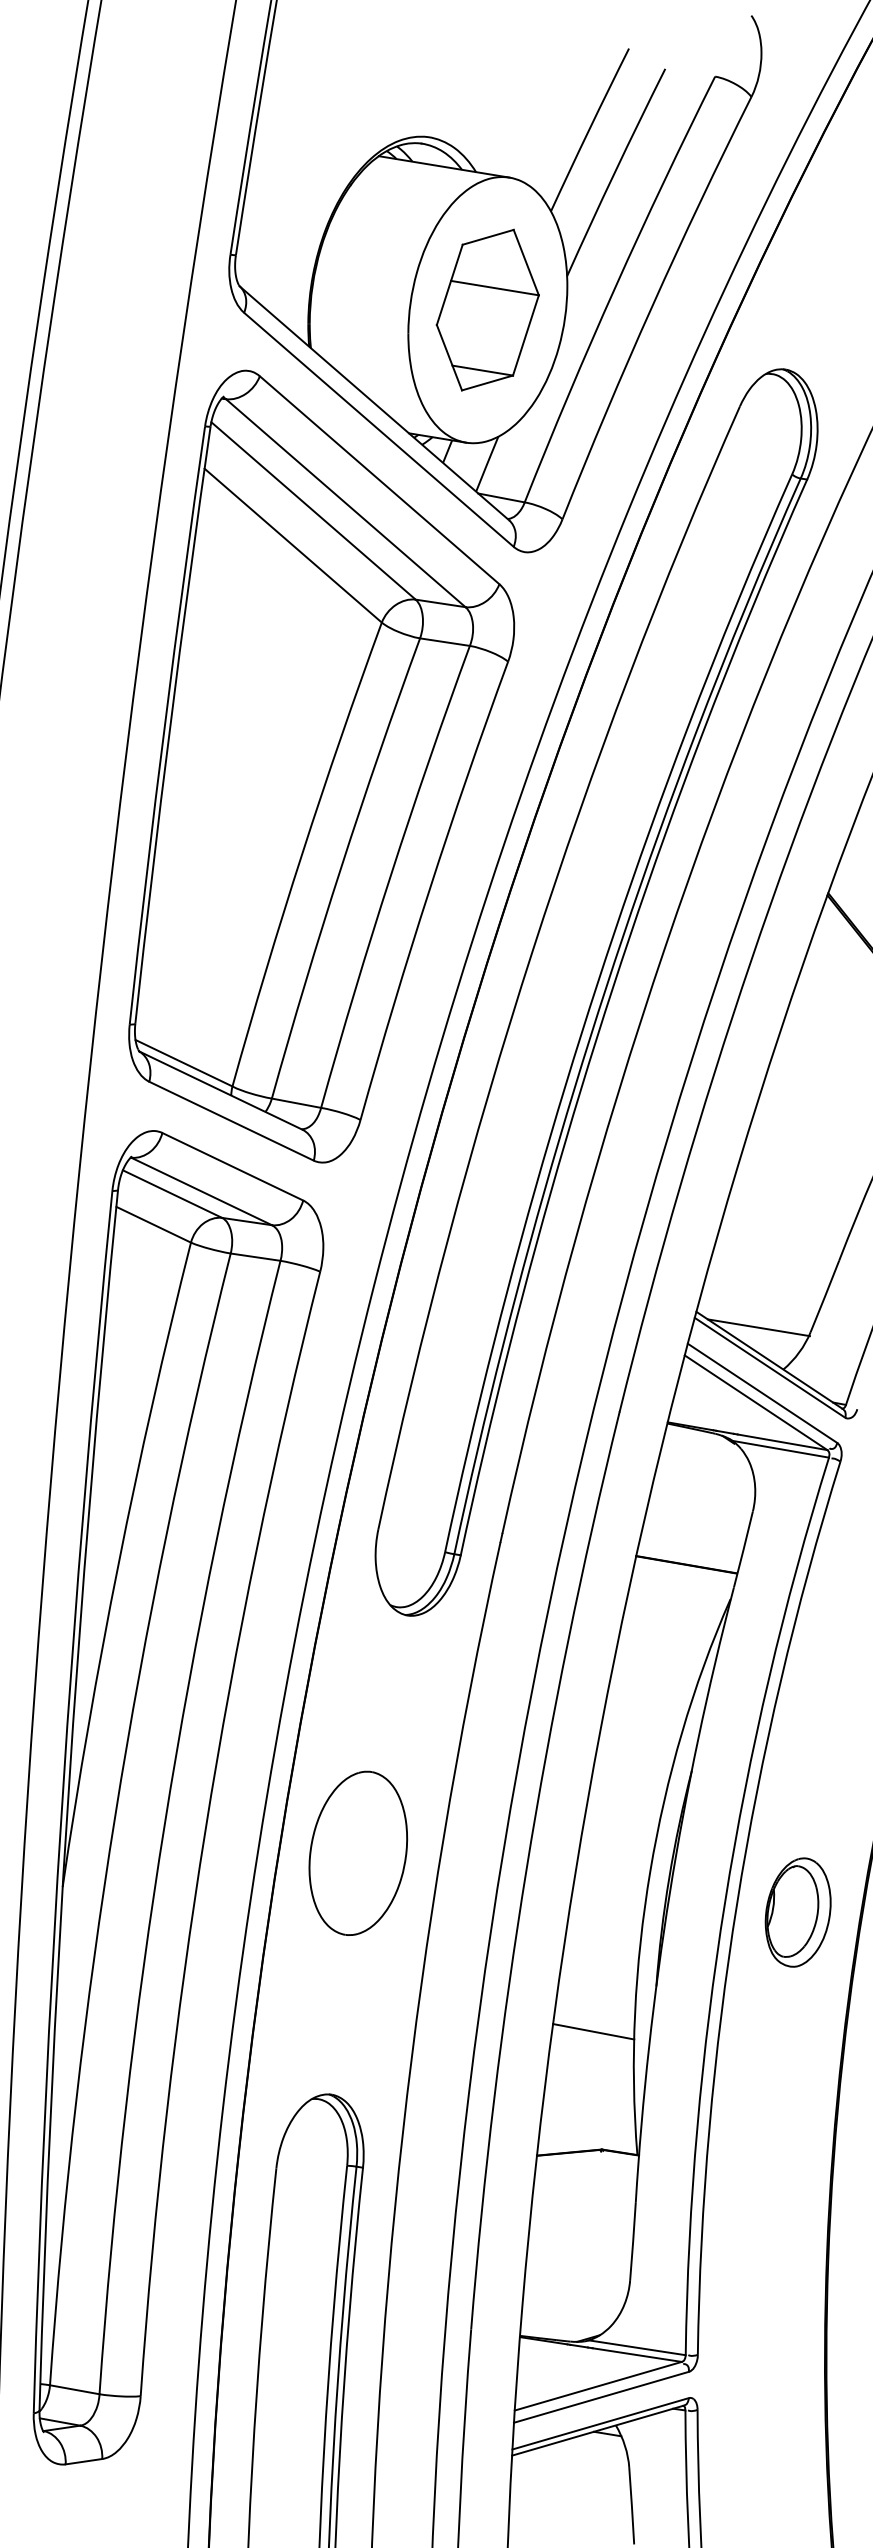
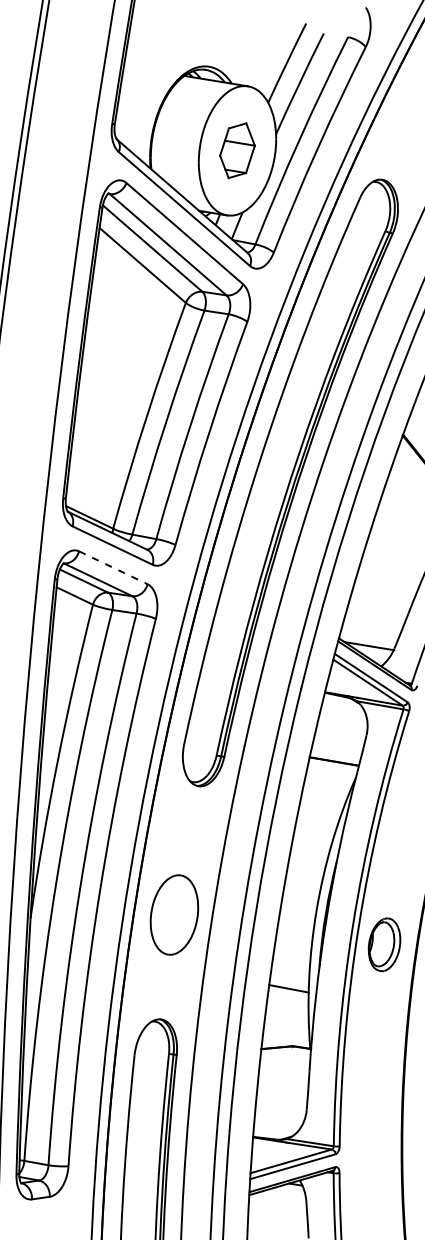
part: (487, 309) -> (237, 150), size x0.7
line: (233, 1168) -> (113, 568), solid -> dashed
part: (358, 1852) -> (174, 914), moved
part: (798, 1911) -> (384, 944), moved

